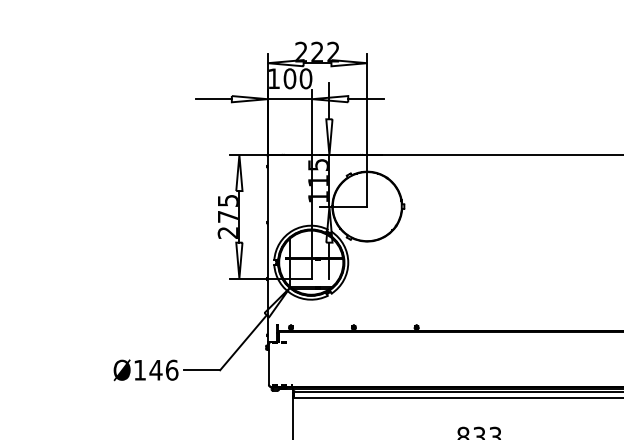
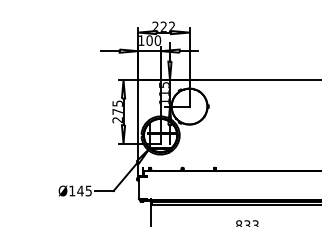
text: (171, 369) -> (88, 190), Ø146 -> Ø145

